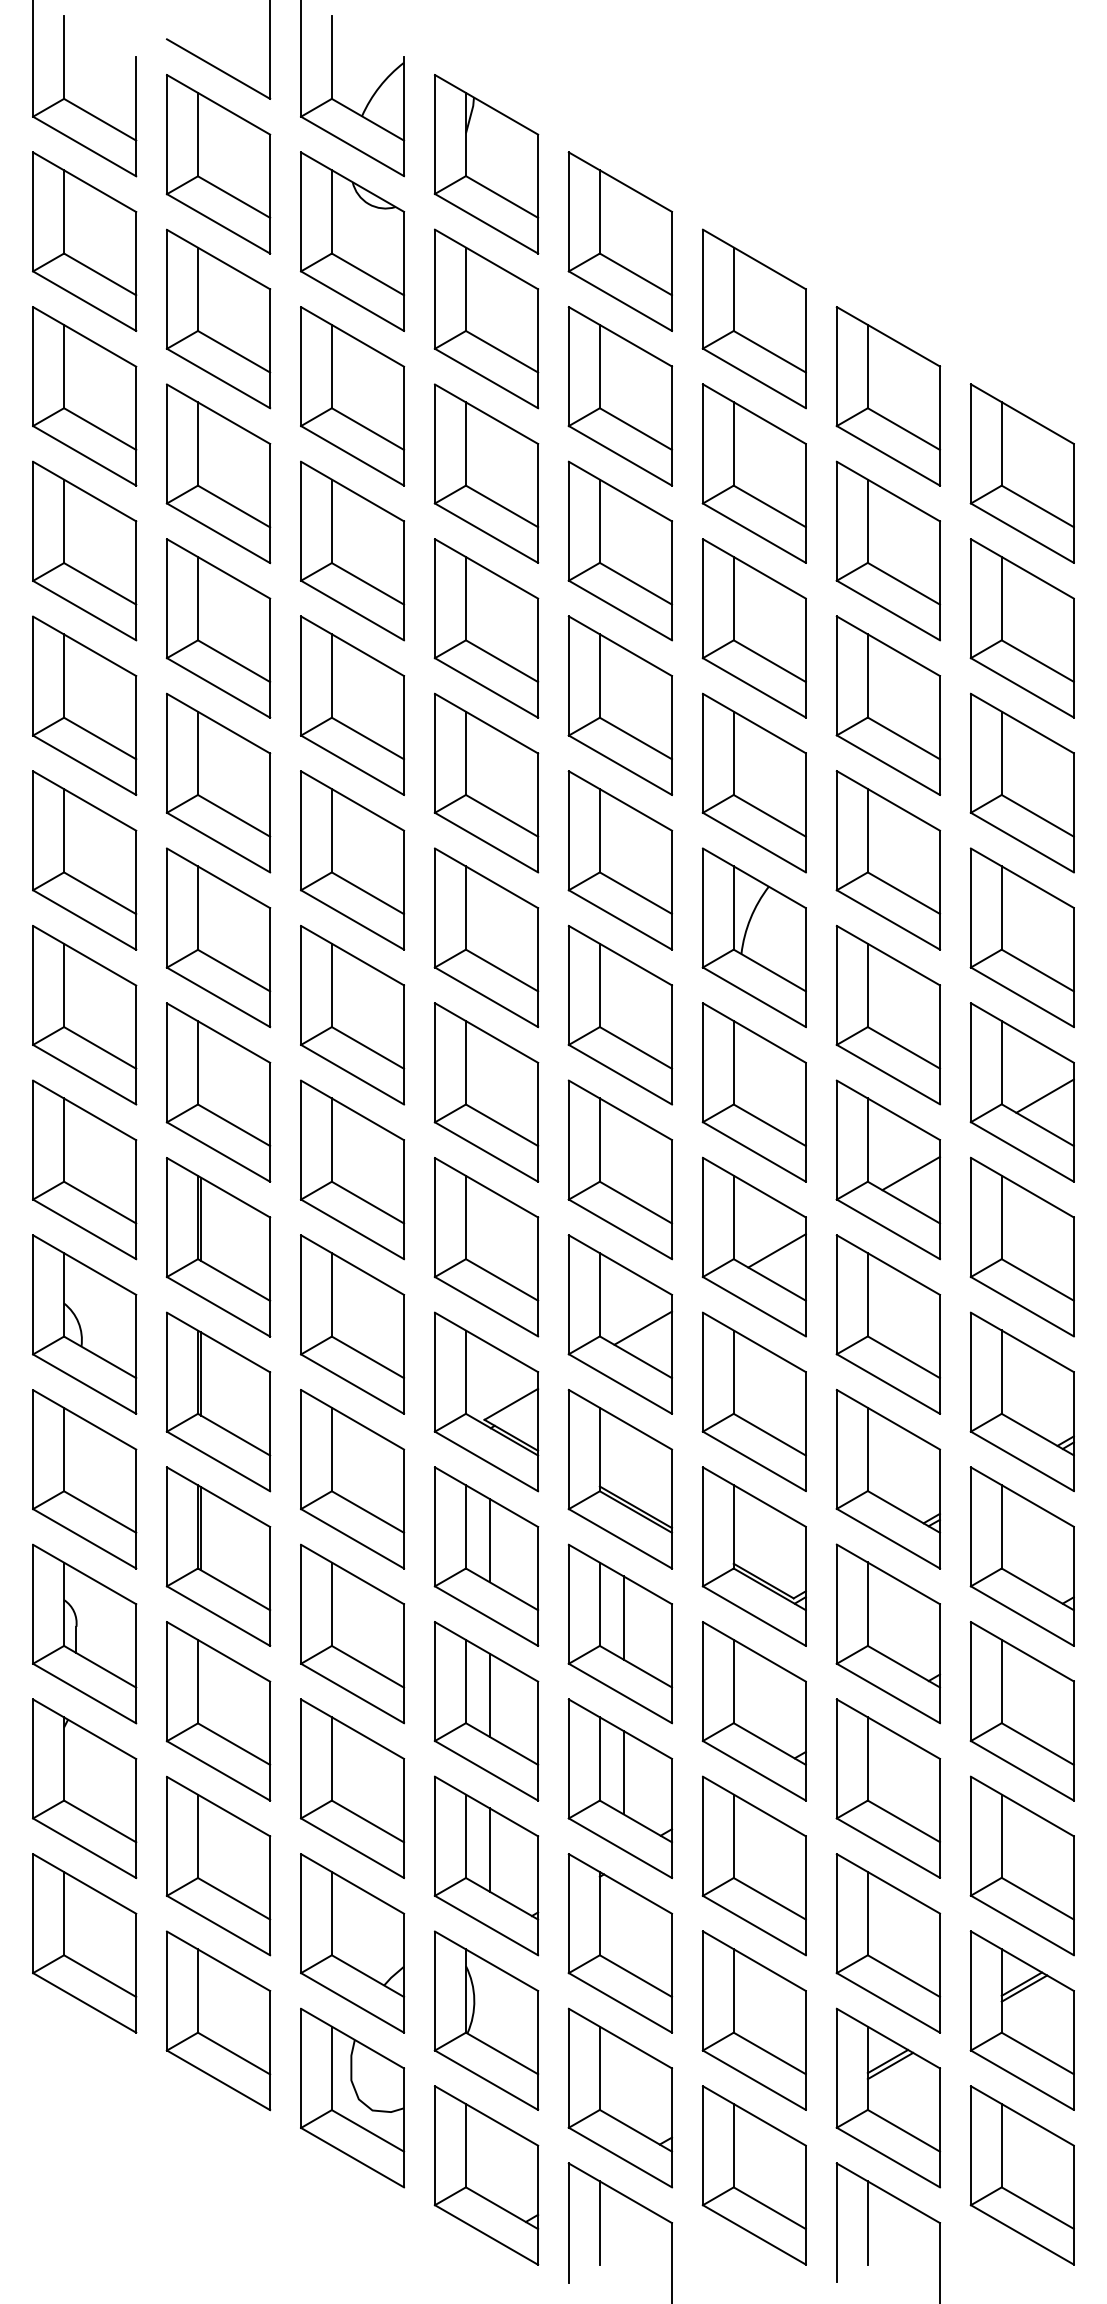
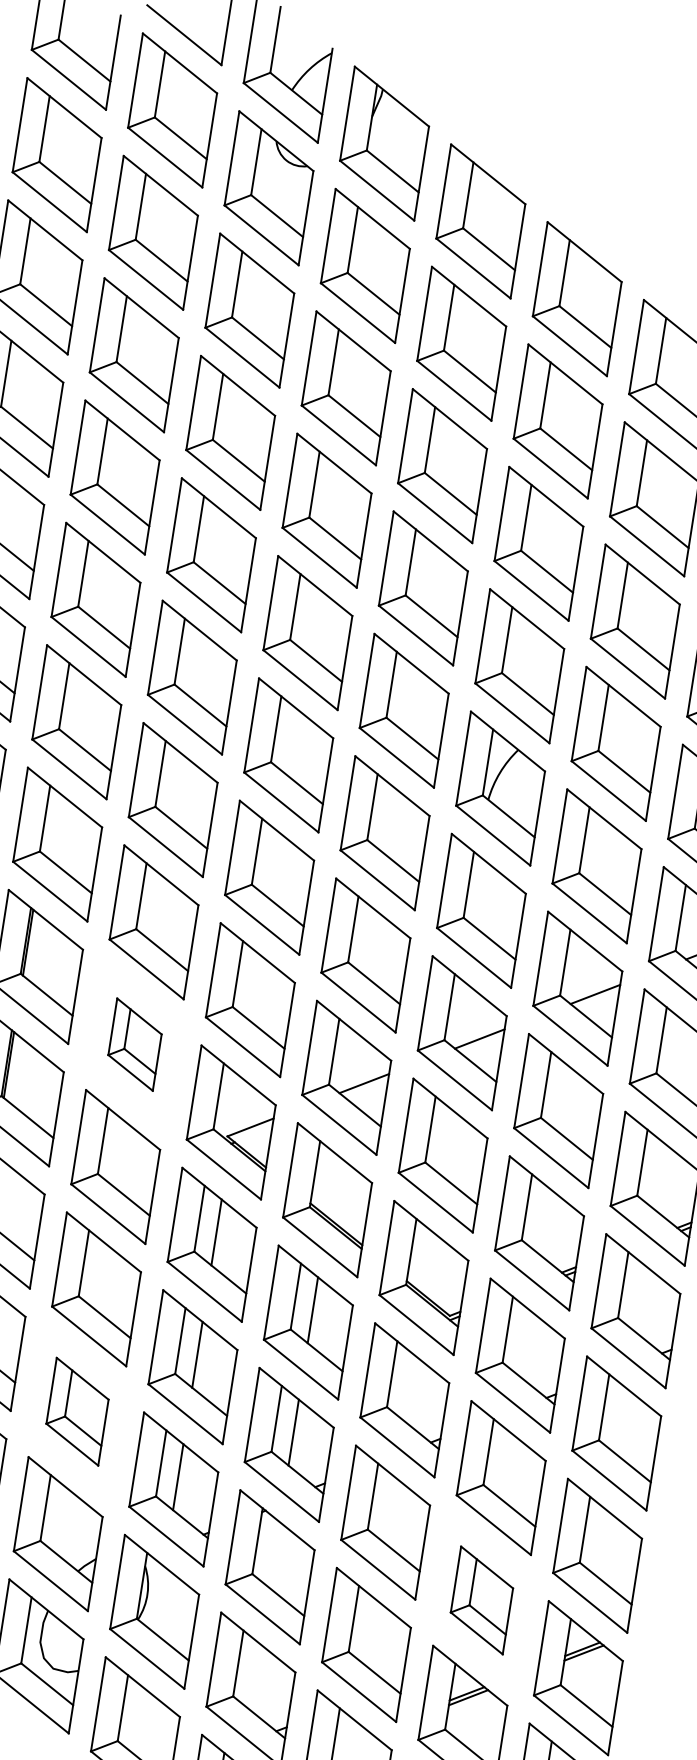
part: (352, 1324) -> (134, 1044), size x0.6
part: (352, 1788) -> (77, 1411), size x0.7
part: (887, 1943) -> (481, 1600), size x0.7

